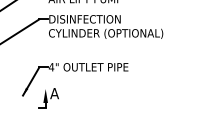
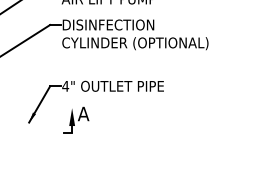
part: (49, 97) -> (76, 119), moved

